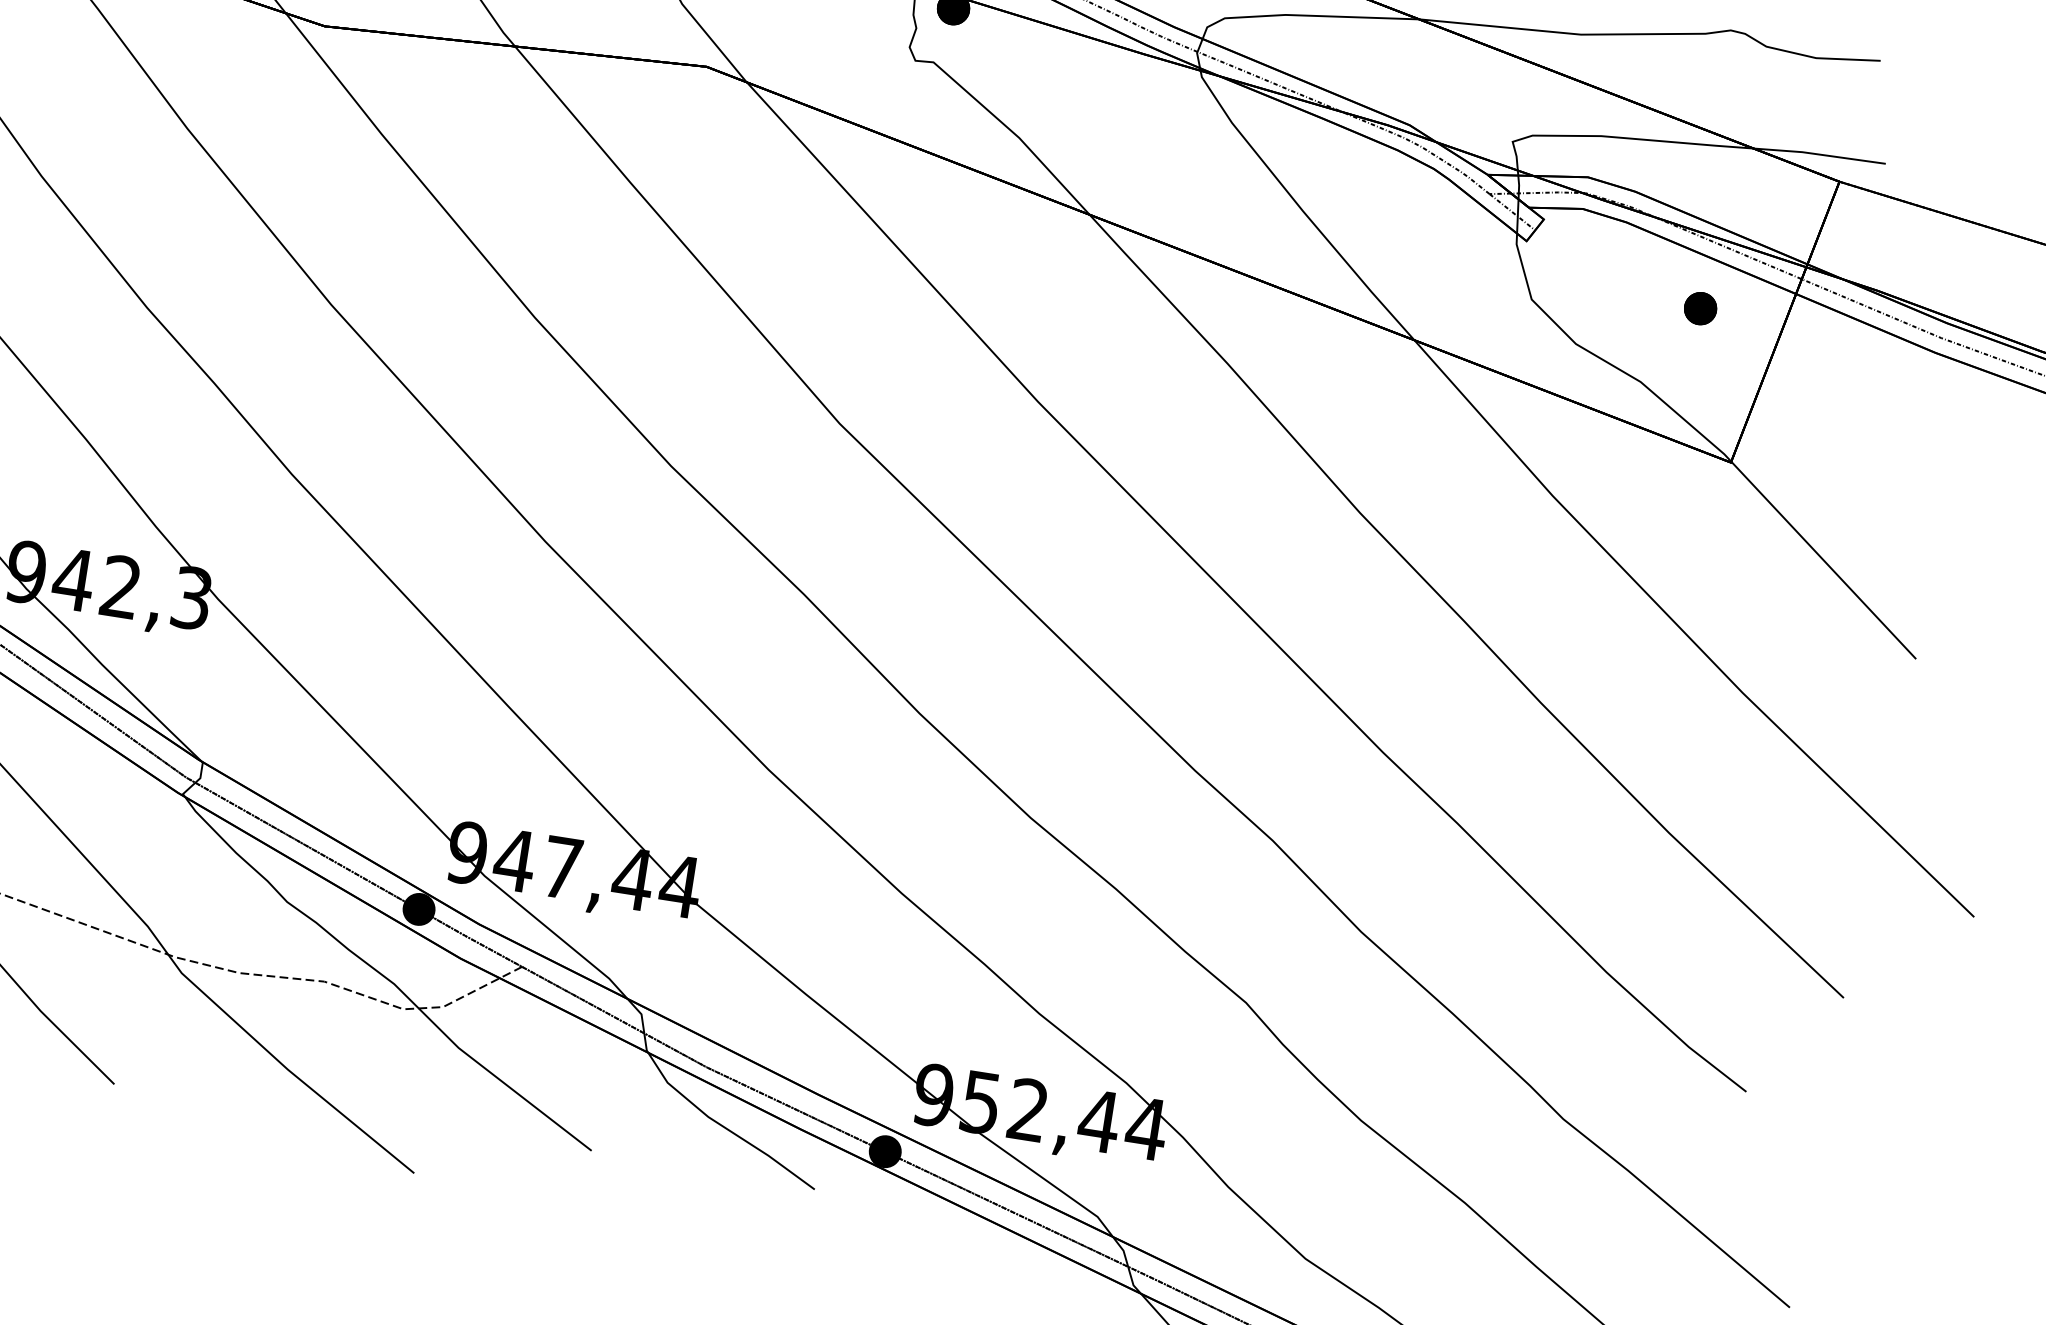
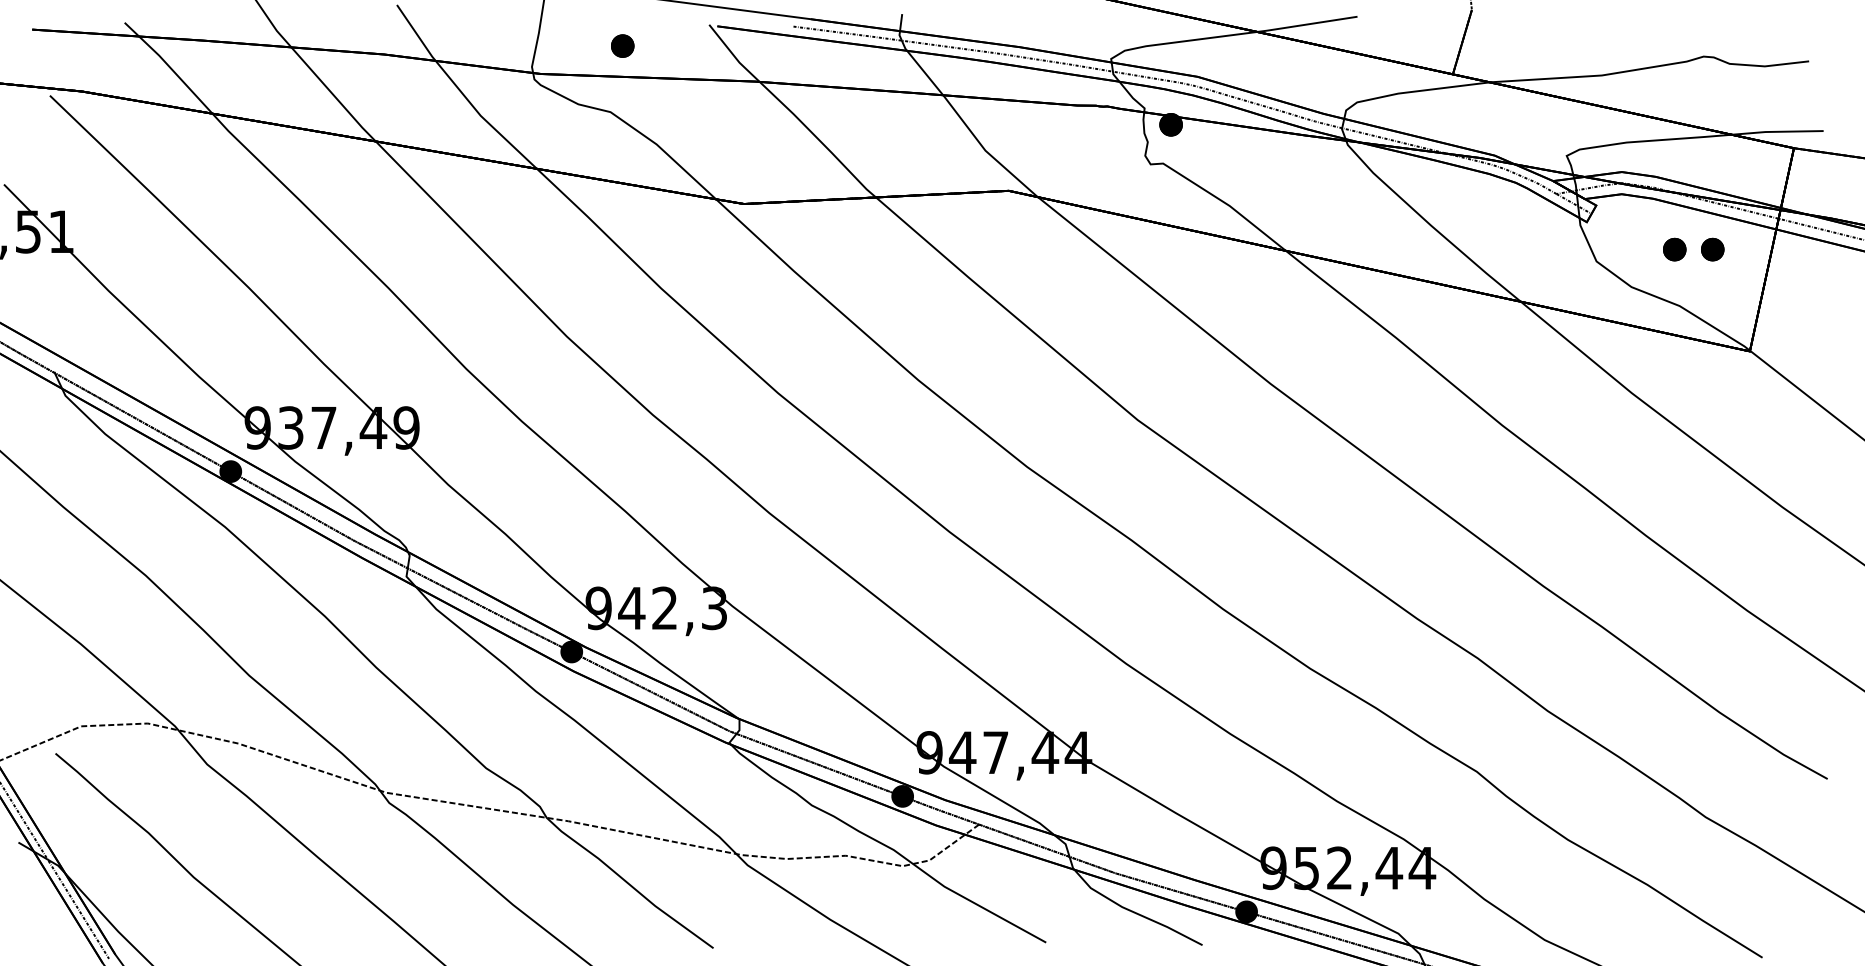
part: (1645, 299) -> (1674, 249), added

